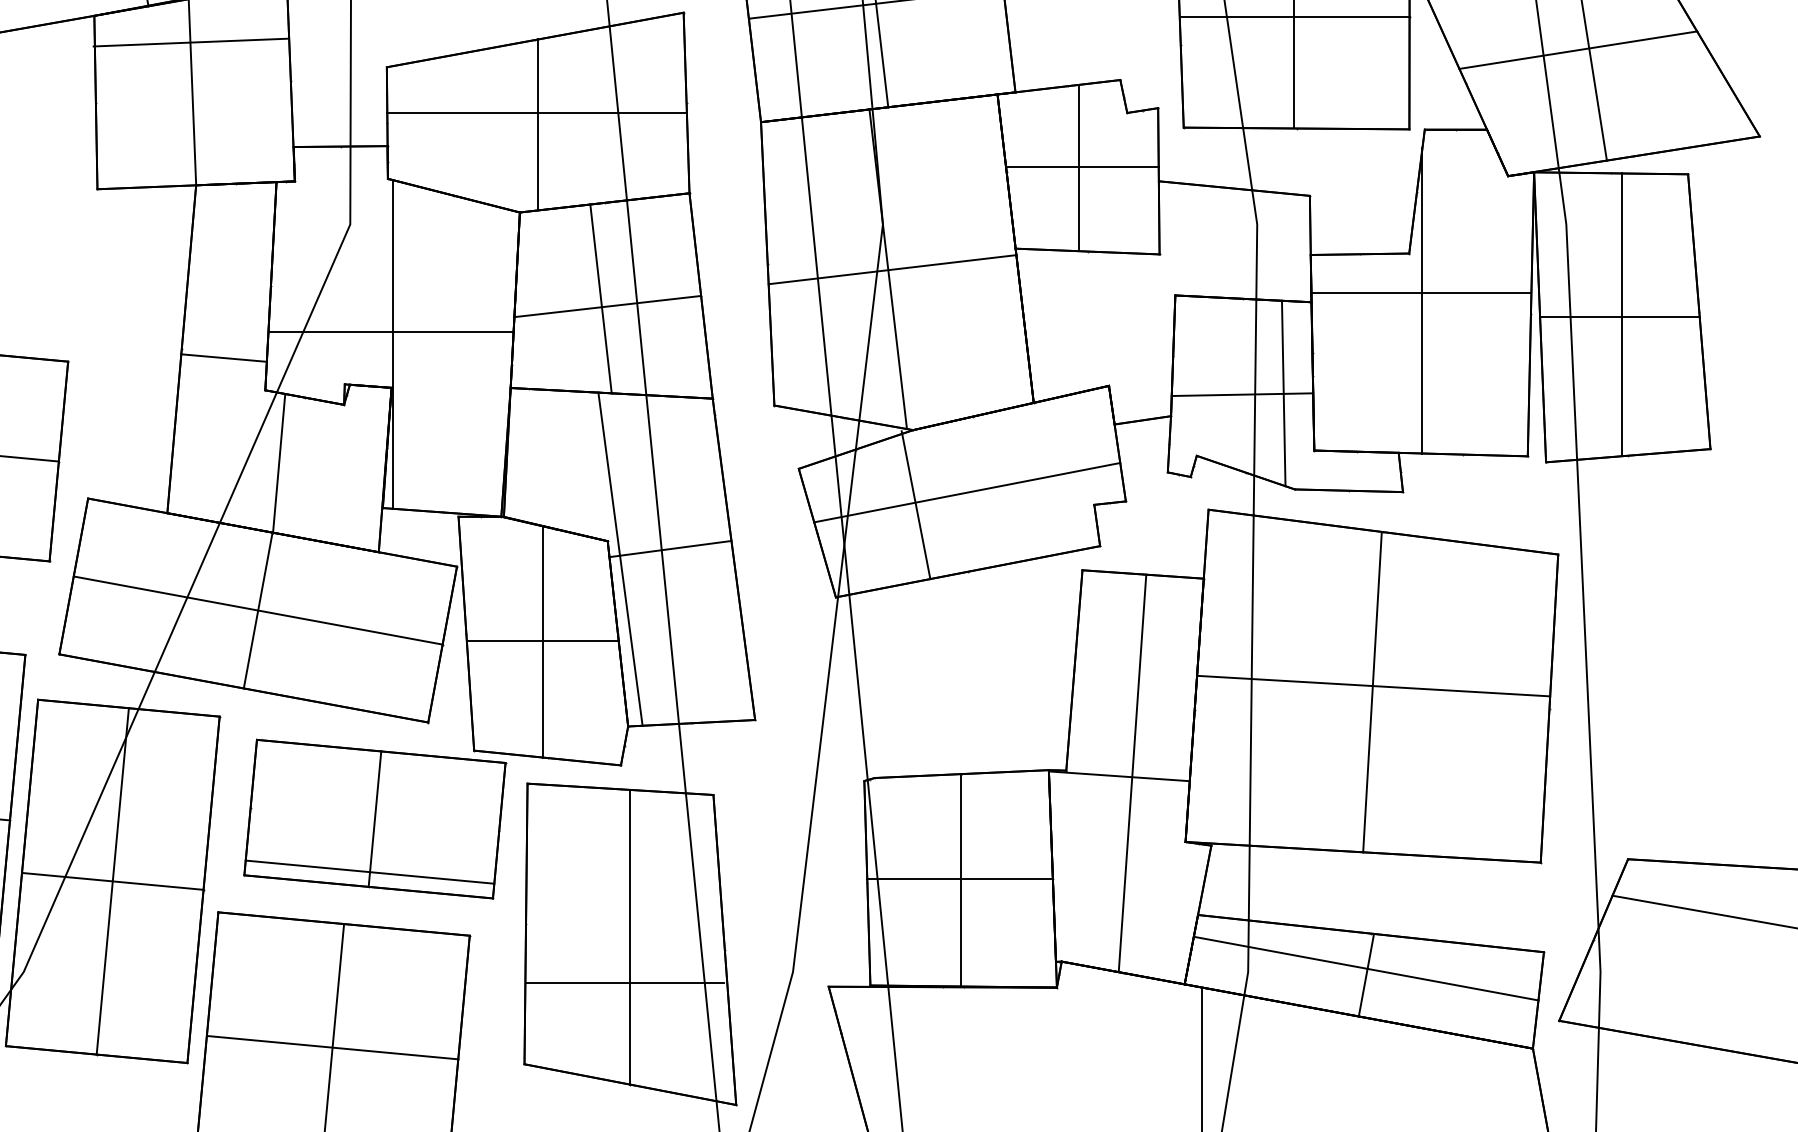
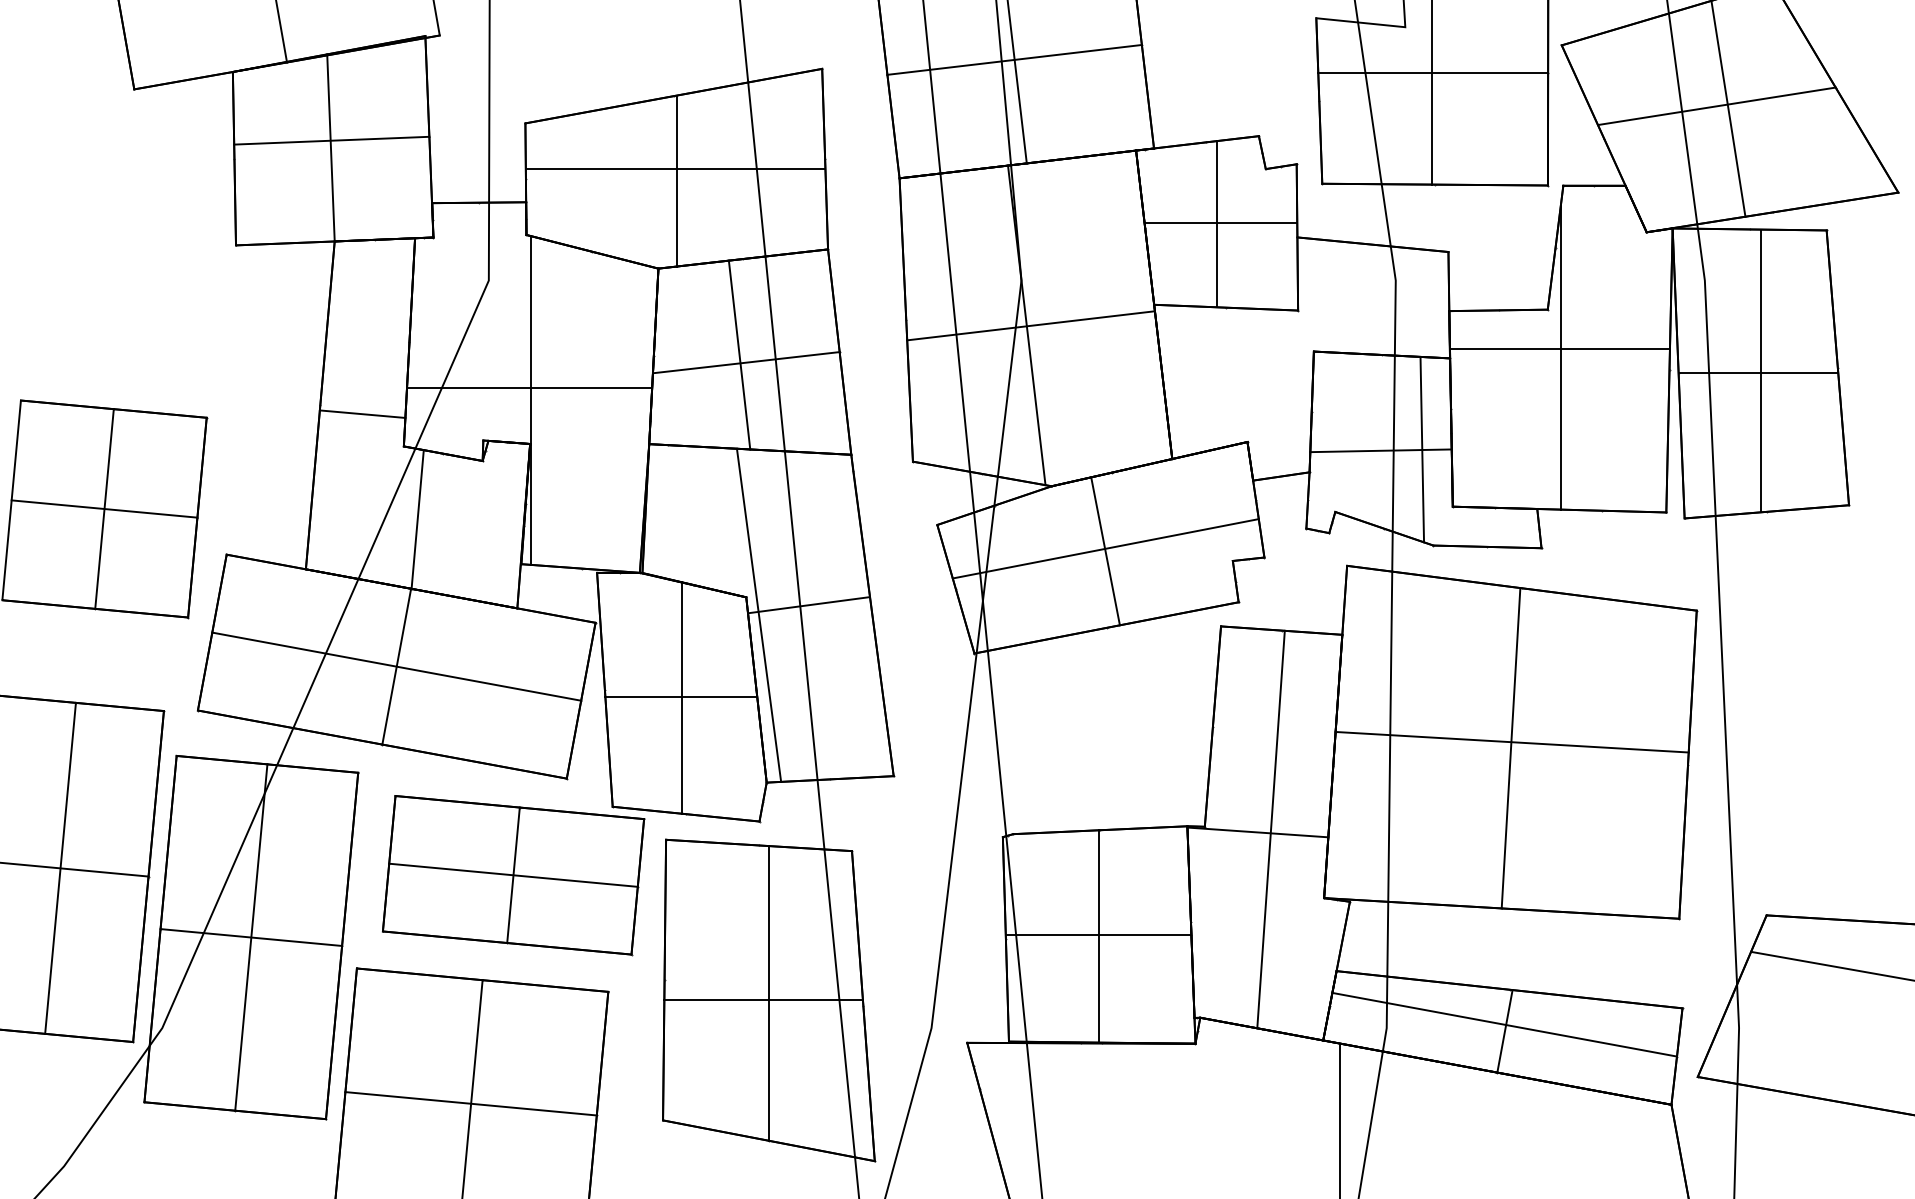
line: (190, 42) -> (331, 140), moved
line: (915, 505) -> (1105, 551), moved
line: (369, 871) -> (513, 874), moved
line: (624, 983) -> (763, 1000), moved

